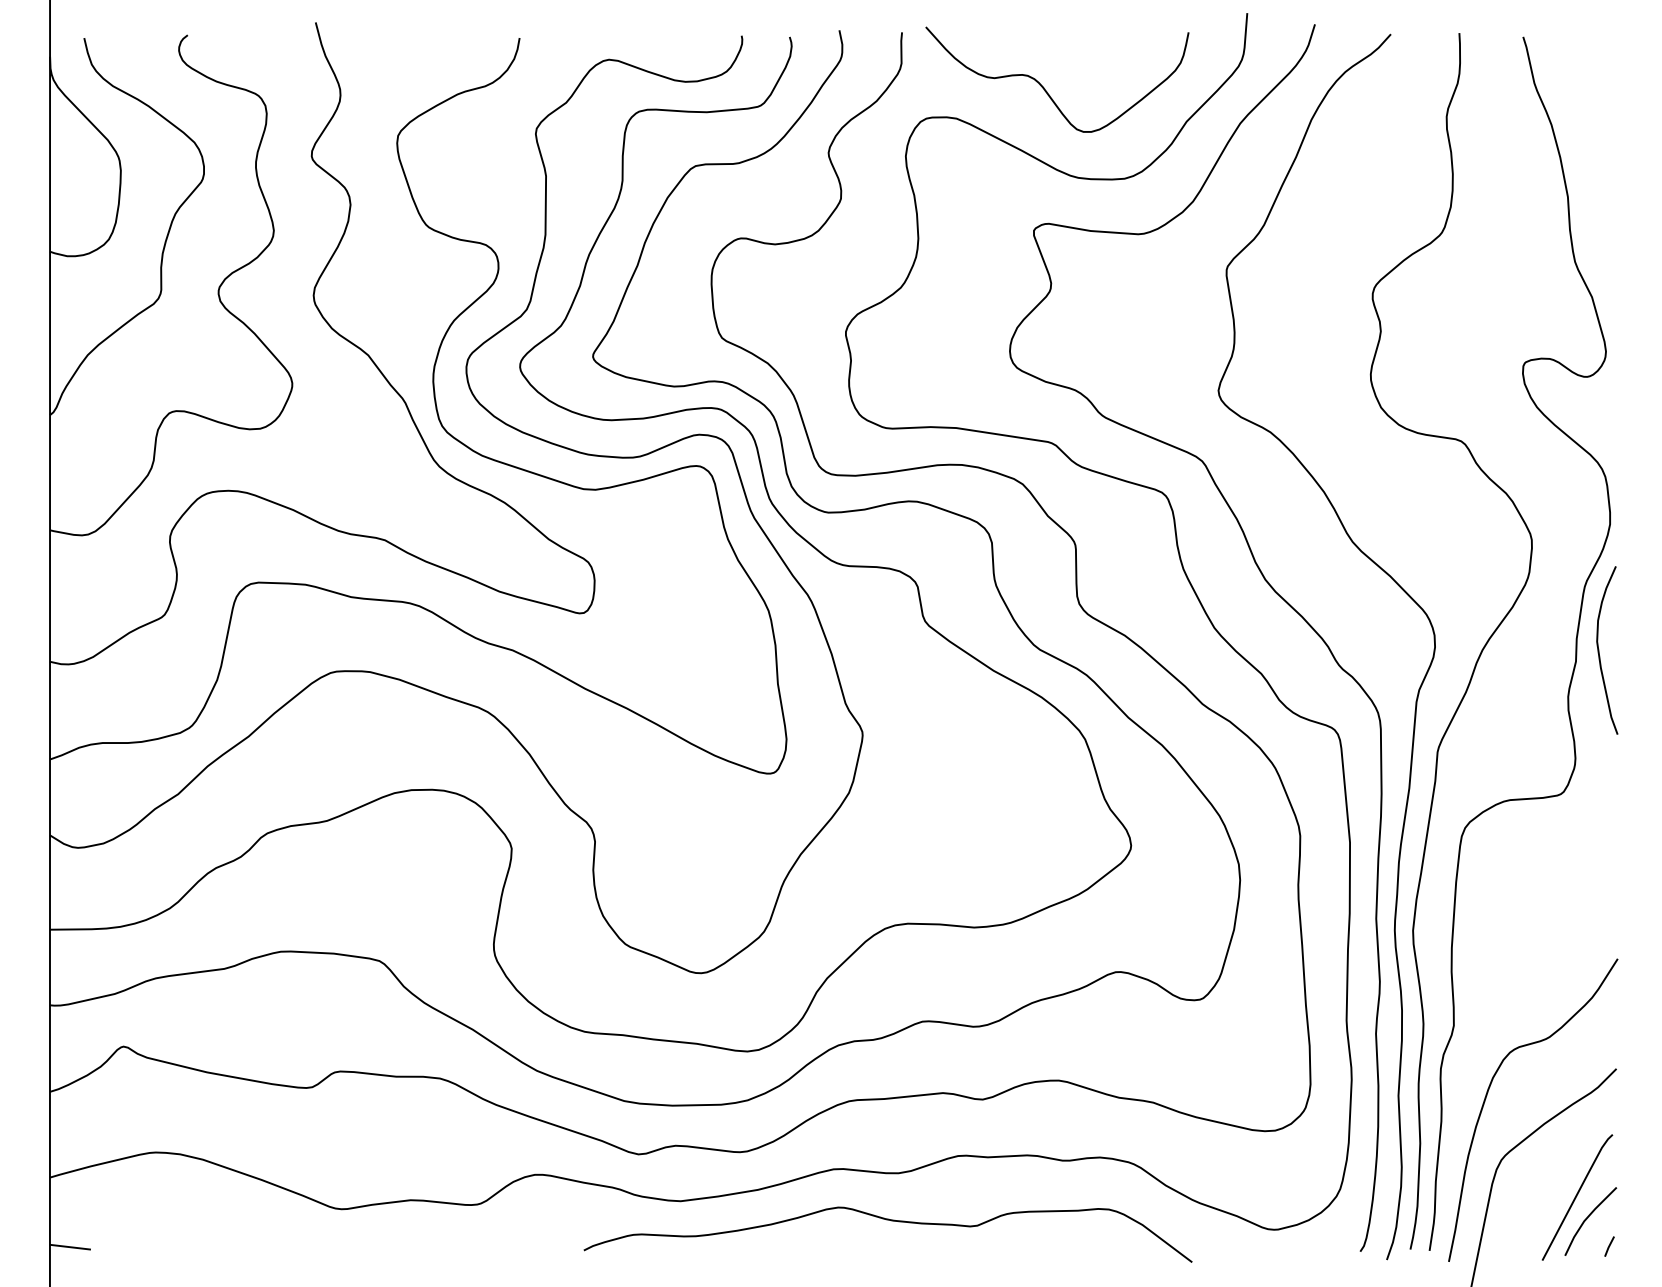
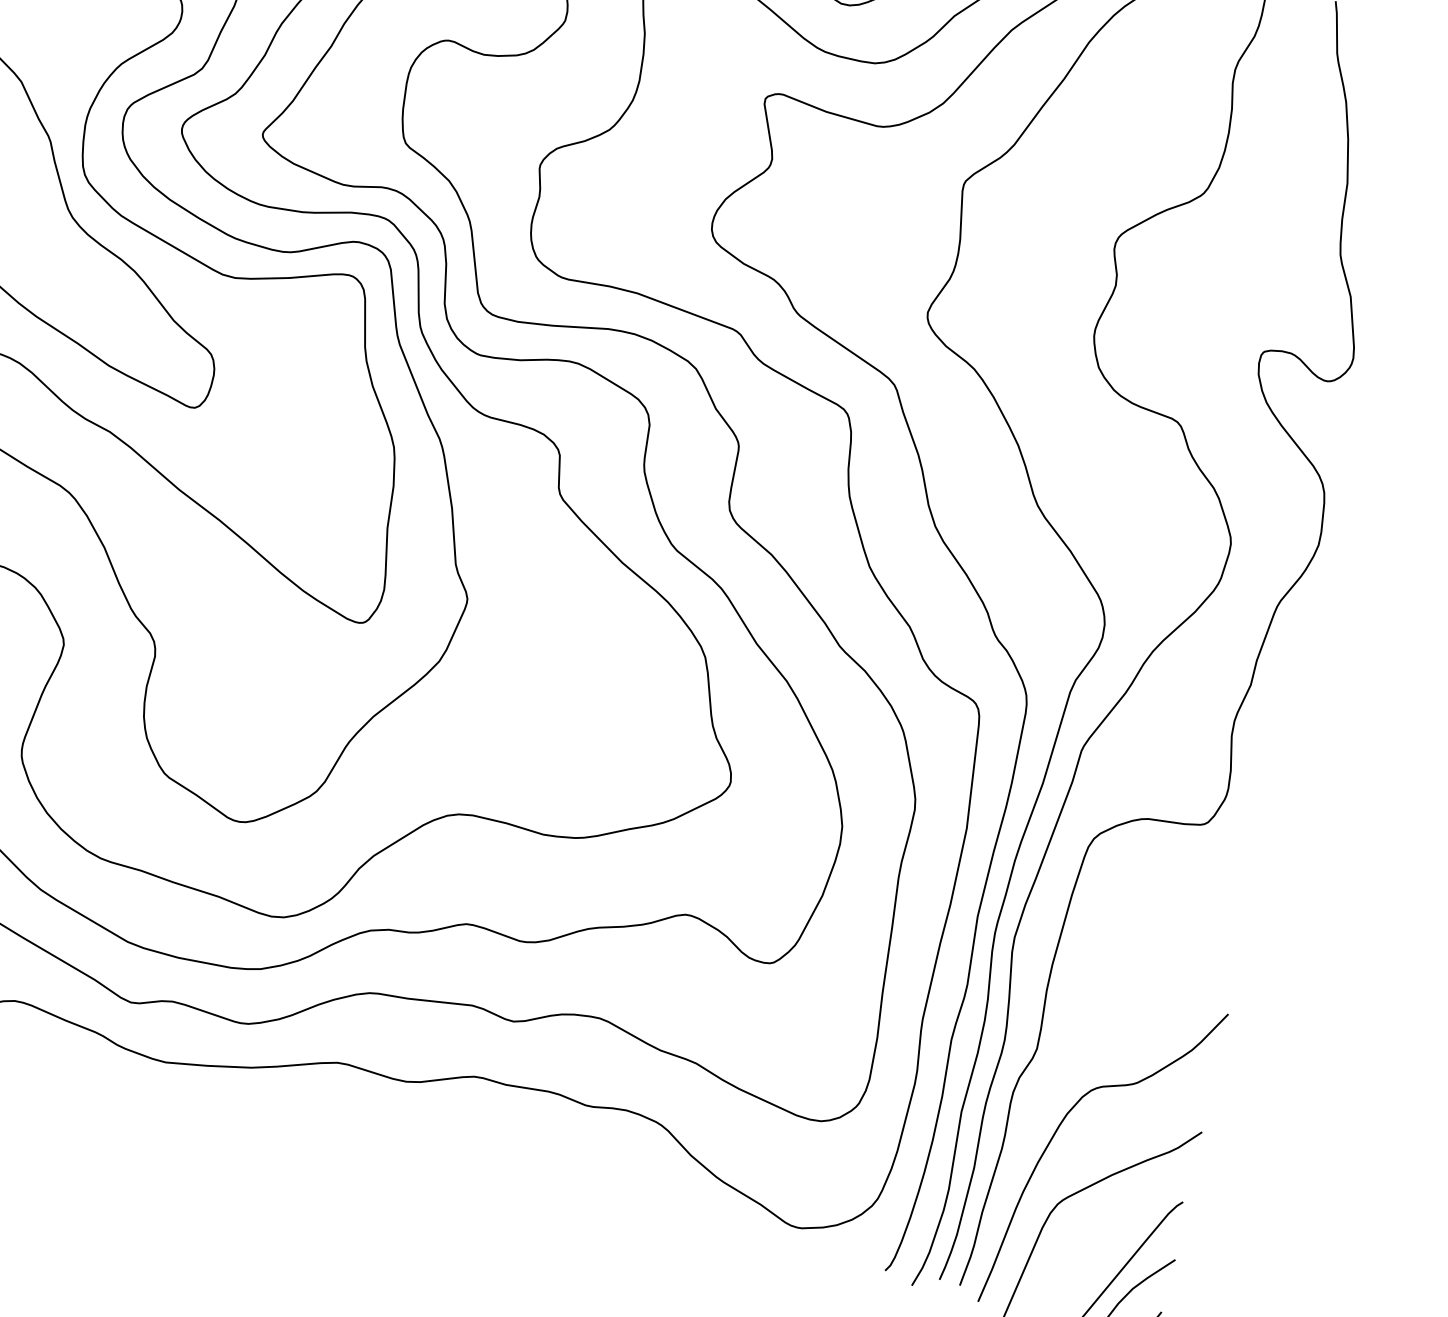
curve: (1599, 650) -> (1278, 678), removed
curve: (891, 1221) -> (387, 1132), removed

